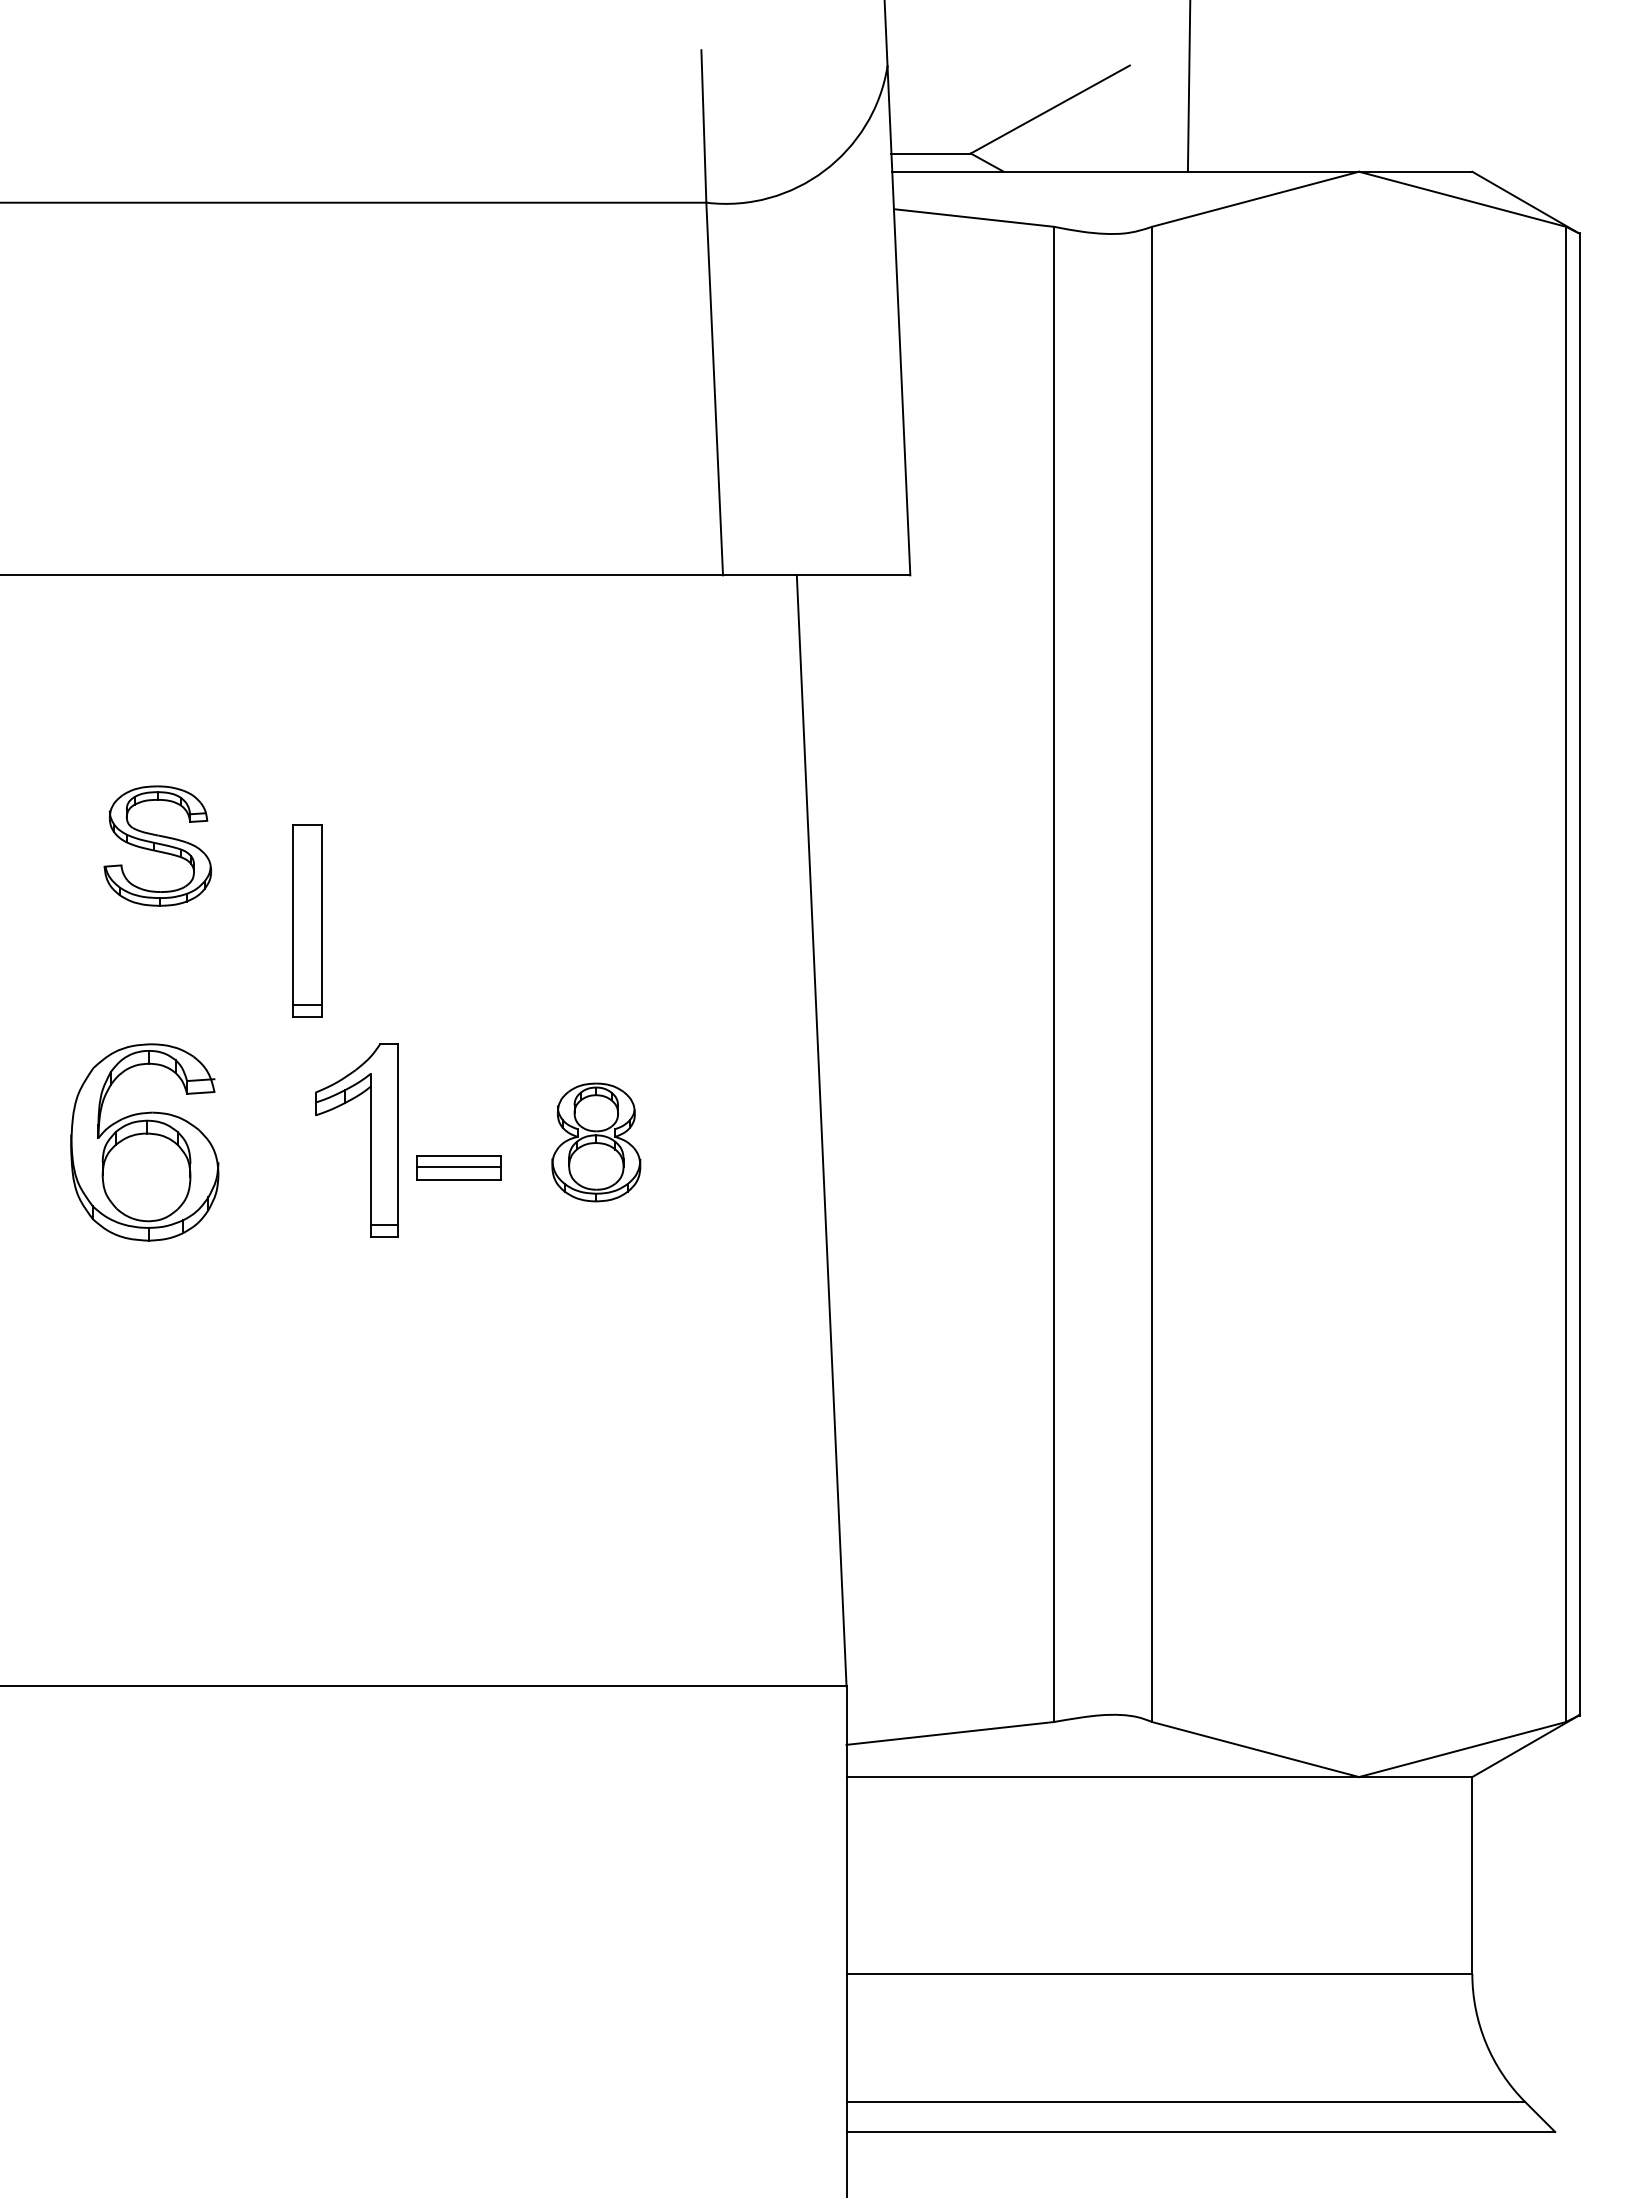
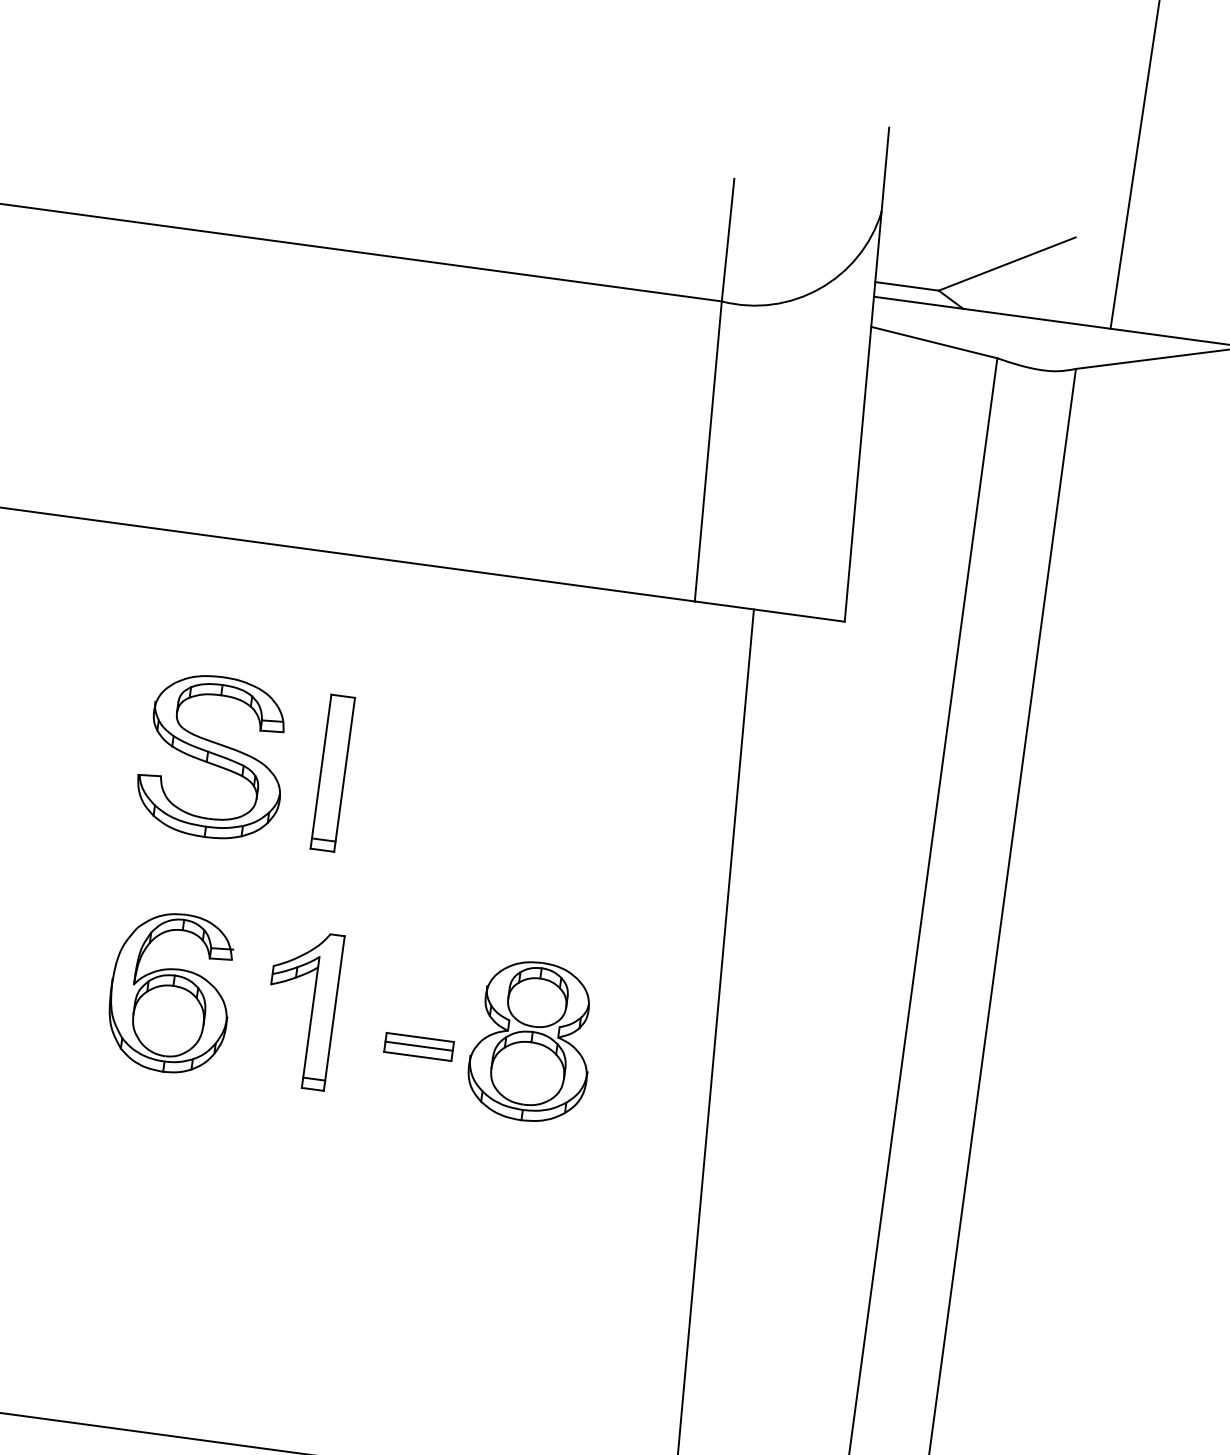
part: (157, 845) -> (213, 756), size x1.67
part: (307, 920) -> (333, 772), moved
part: (370, 1140) -> (312, 1010), moved
part: (596, 1142) -> (532, 1041), size x1.67

